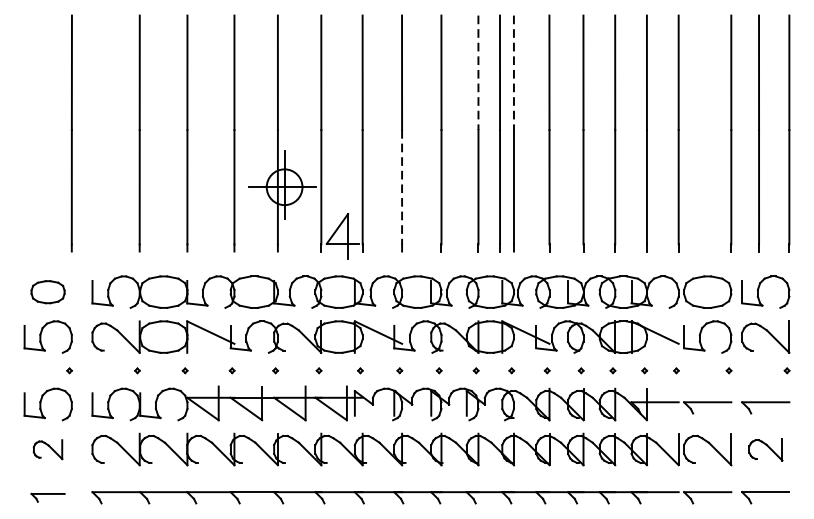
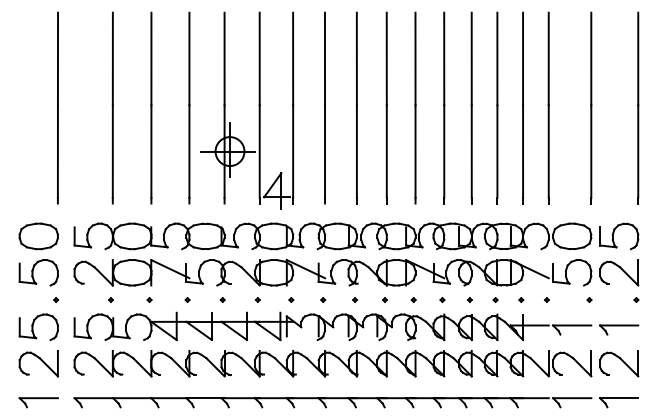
line: (478, 73) -> (386, 59), dashed -> solid
line: (513, 73) -> (415, 59), dashed -> solid
line: (500, 132) -> (404, 107), removed
line: (758, 132) -> (613, 107), removed
line: (402, 188) -> (325, 152), dashed -> solid
part: (47, 292) -> (38, 236), size x1.43
part: (47, 449) -> (38, 363), size x1.67
part: (766, 449) -> (619, 363), size x1.43
part: (47, 497) -> (38, 402), size x1.43

